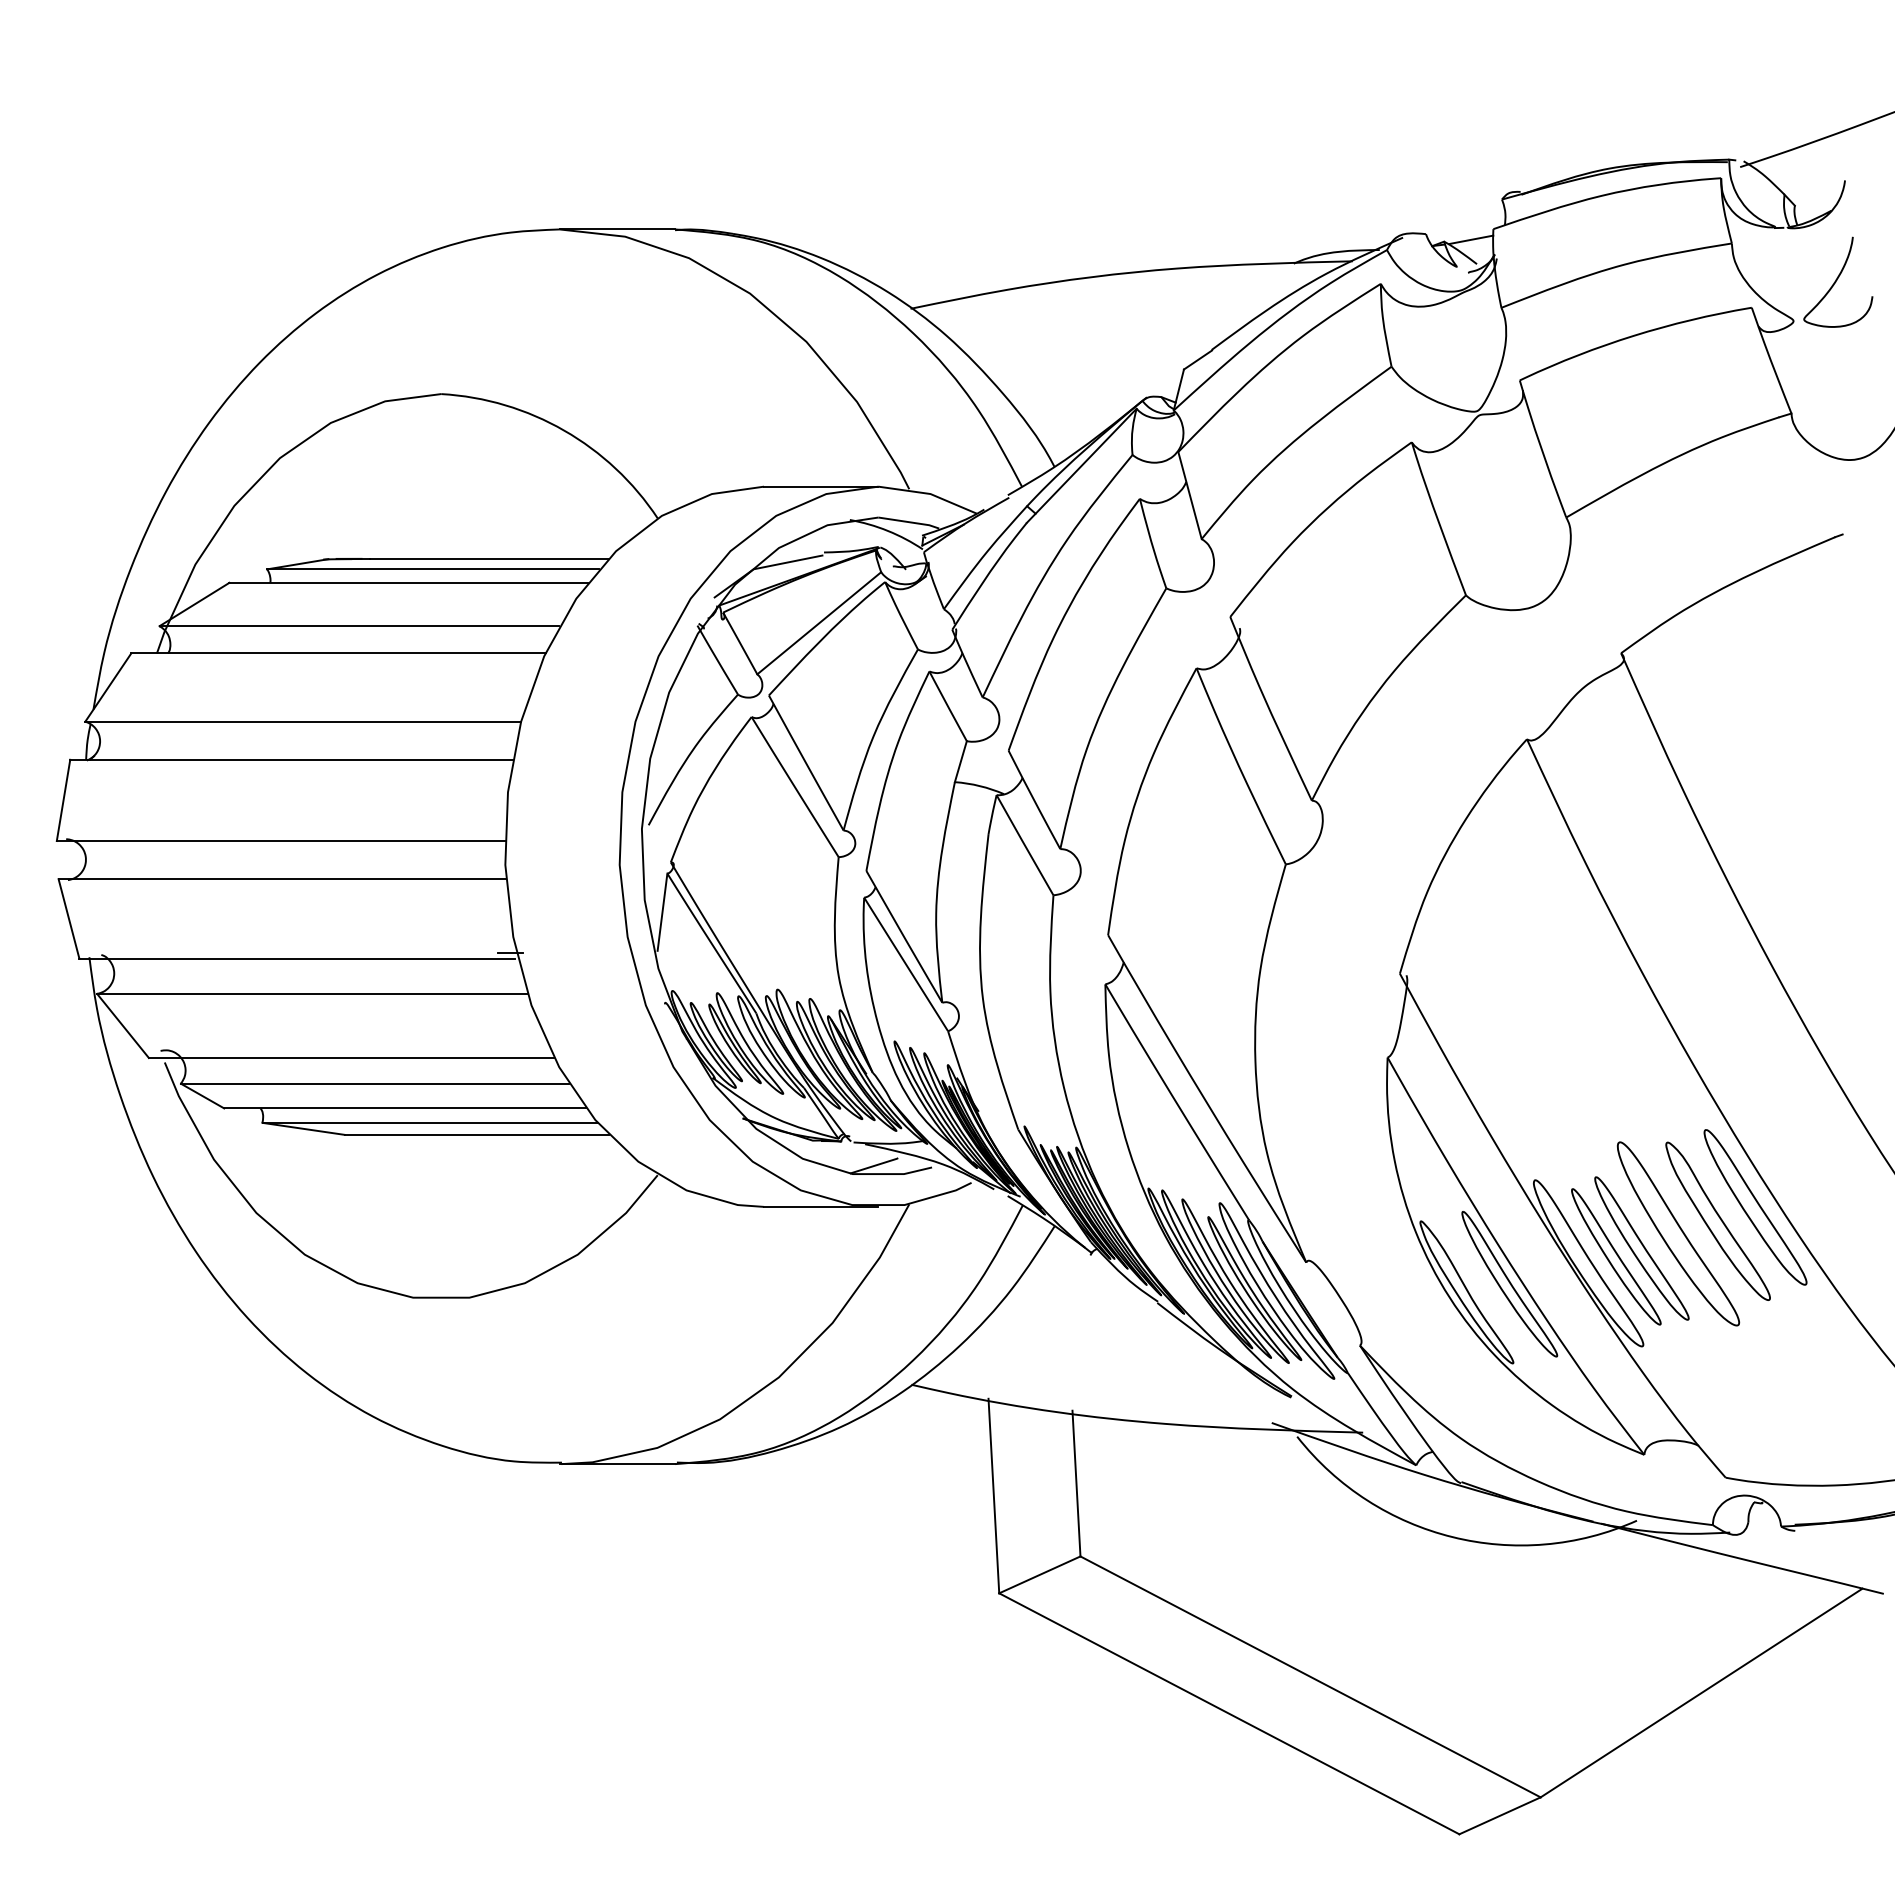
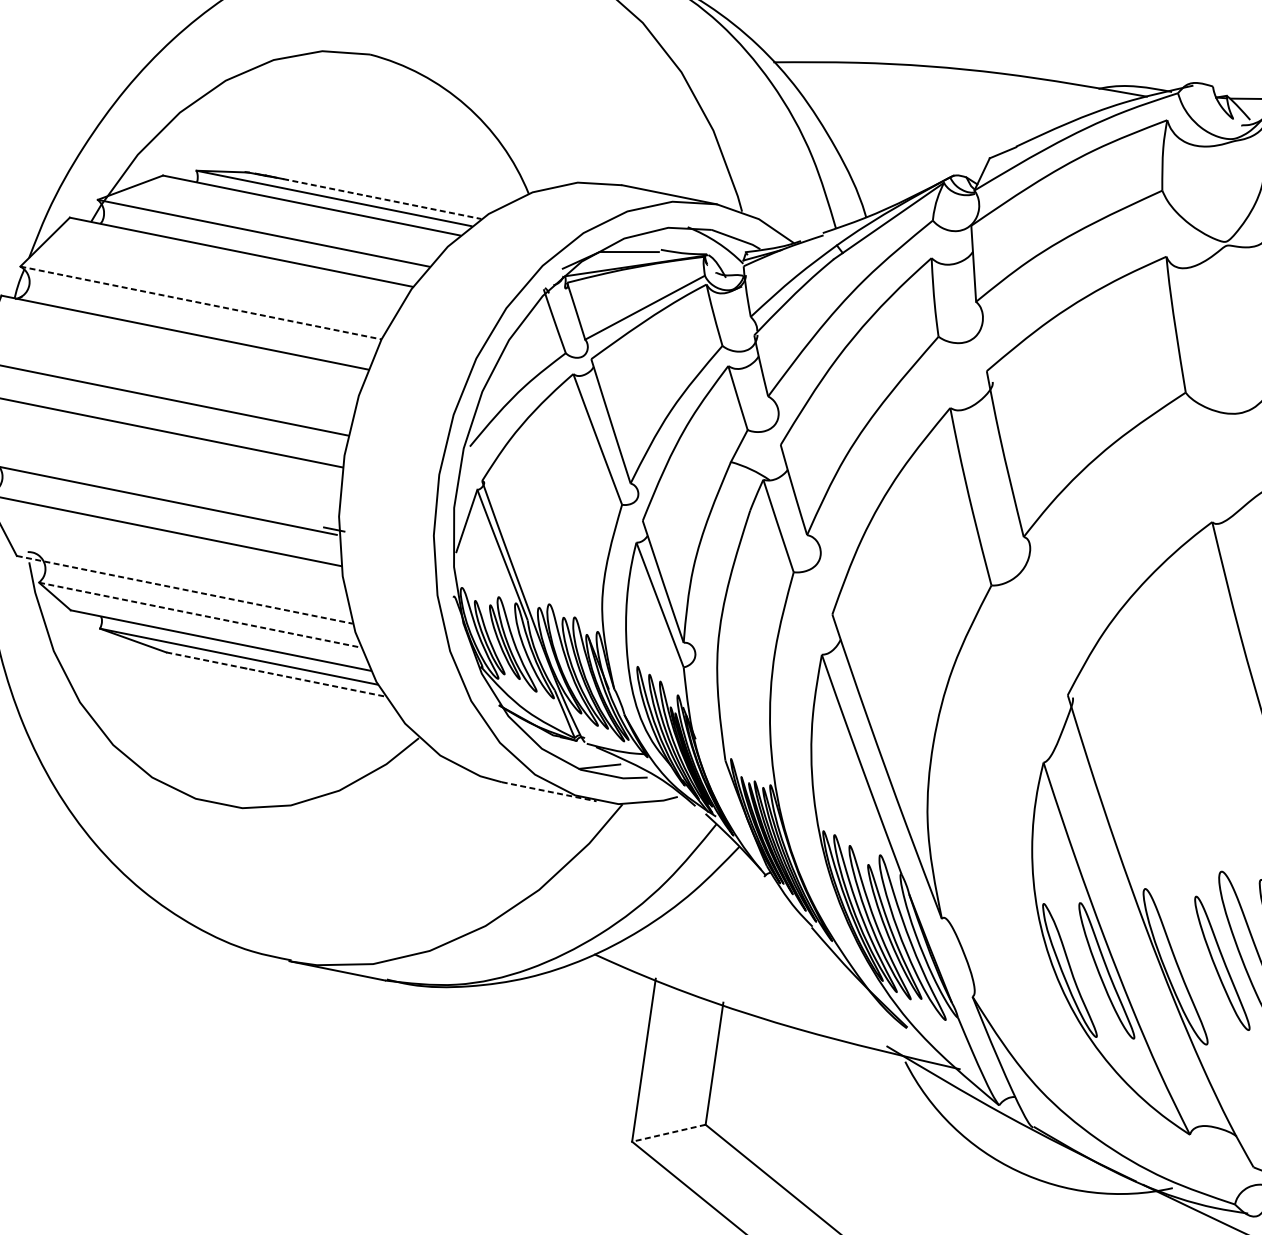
line: (489, 558) -> (382, 198), solid -> dashed
line: (303, 721) -> (201, 302), solid -> dashed
line: (351, 1058) -> (184, 590), solid -> dashed
line: (375, 1083) -> (200, 614), solid -> dashed
line: (476, 1134) -> (275, 674), solid -> dashed
line: (821, 1206) -> (549, 791), solid -> dashed
part: (1616, 1256) -> (1200, 965), removed
line: (1039, 1574) -> (668, 1132), solid -> dashed

